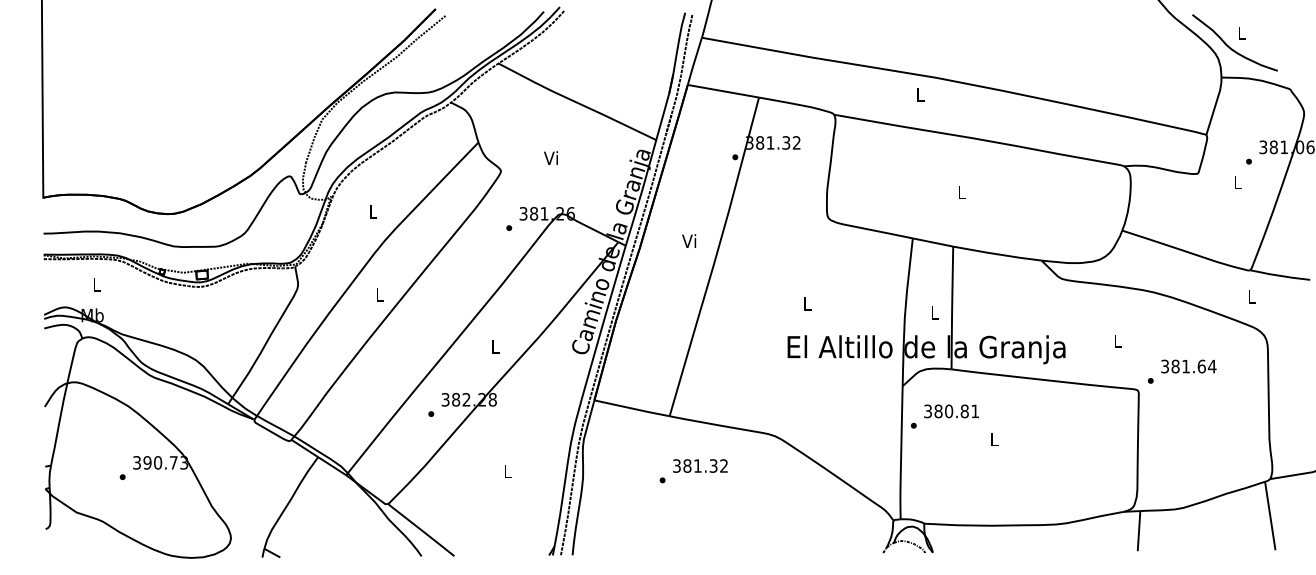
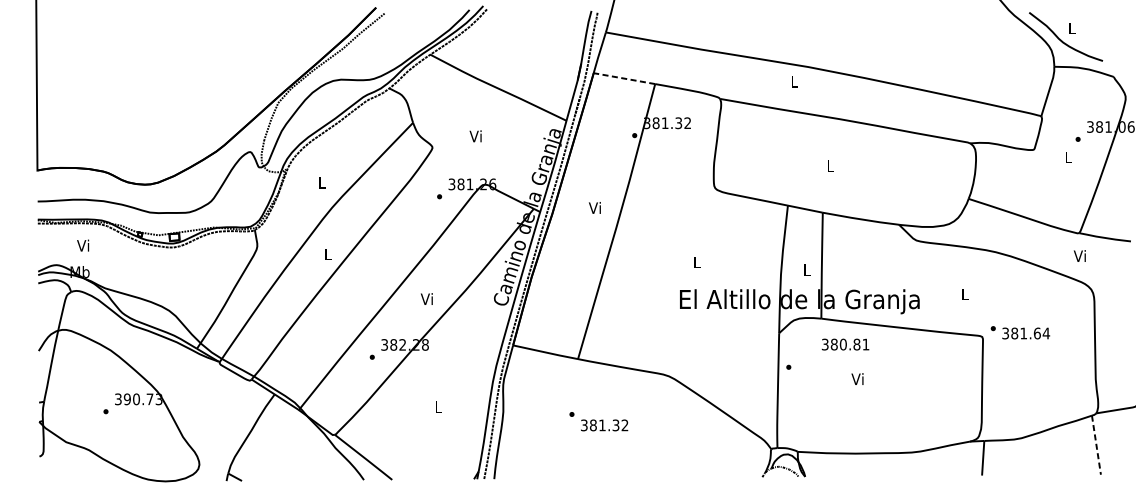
line: (724, 91) -> (625, 78), solid -> dashed
text: (96, 284) -> (83, 245), L -> Vi
text: (1250, 296) -> (1079, 255), L -> Vi
text: (494, 346) -> (426, 298), L -> Vi
text: (1188, 366) -> (1025, 333), moved
text: (951, 411) -> (845, 344), moved
text: (993, 439) -> (857, 379), L -> Vi
text: (700, 465) -> (604, 424), moved
line: (1270, 516) -> (1096, 445), solid -> dashed

